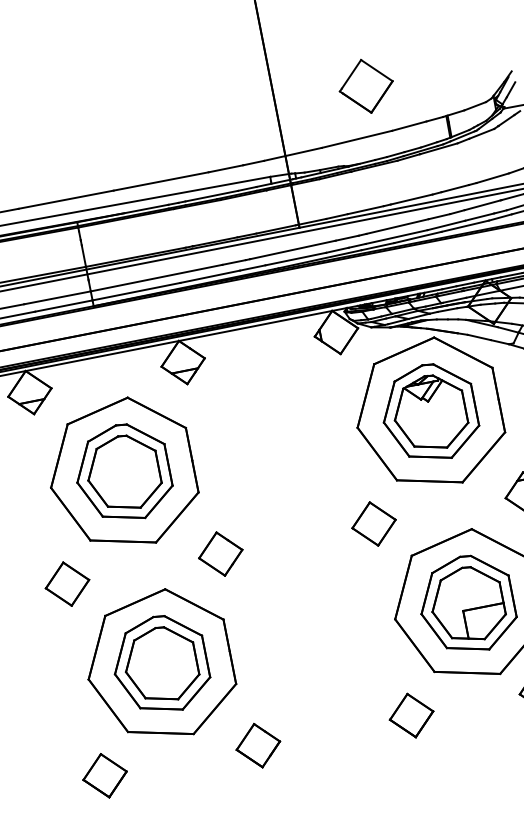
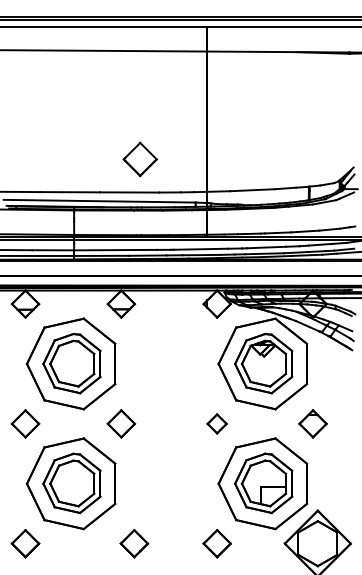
part: (365, 86) -> (139, 159), moved
part: (372, 523) -> (216, 423), size x0.7
part: (258, 745) -> (134, 543), moved

